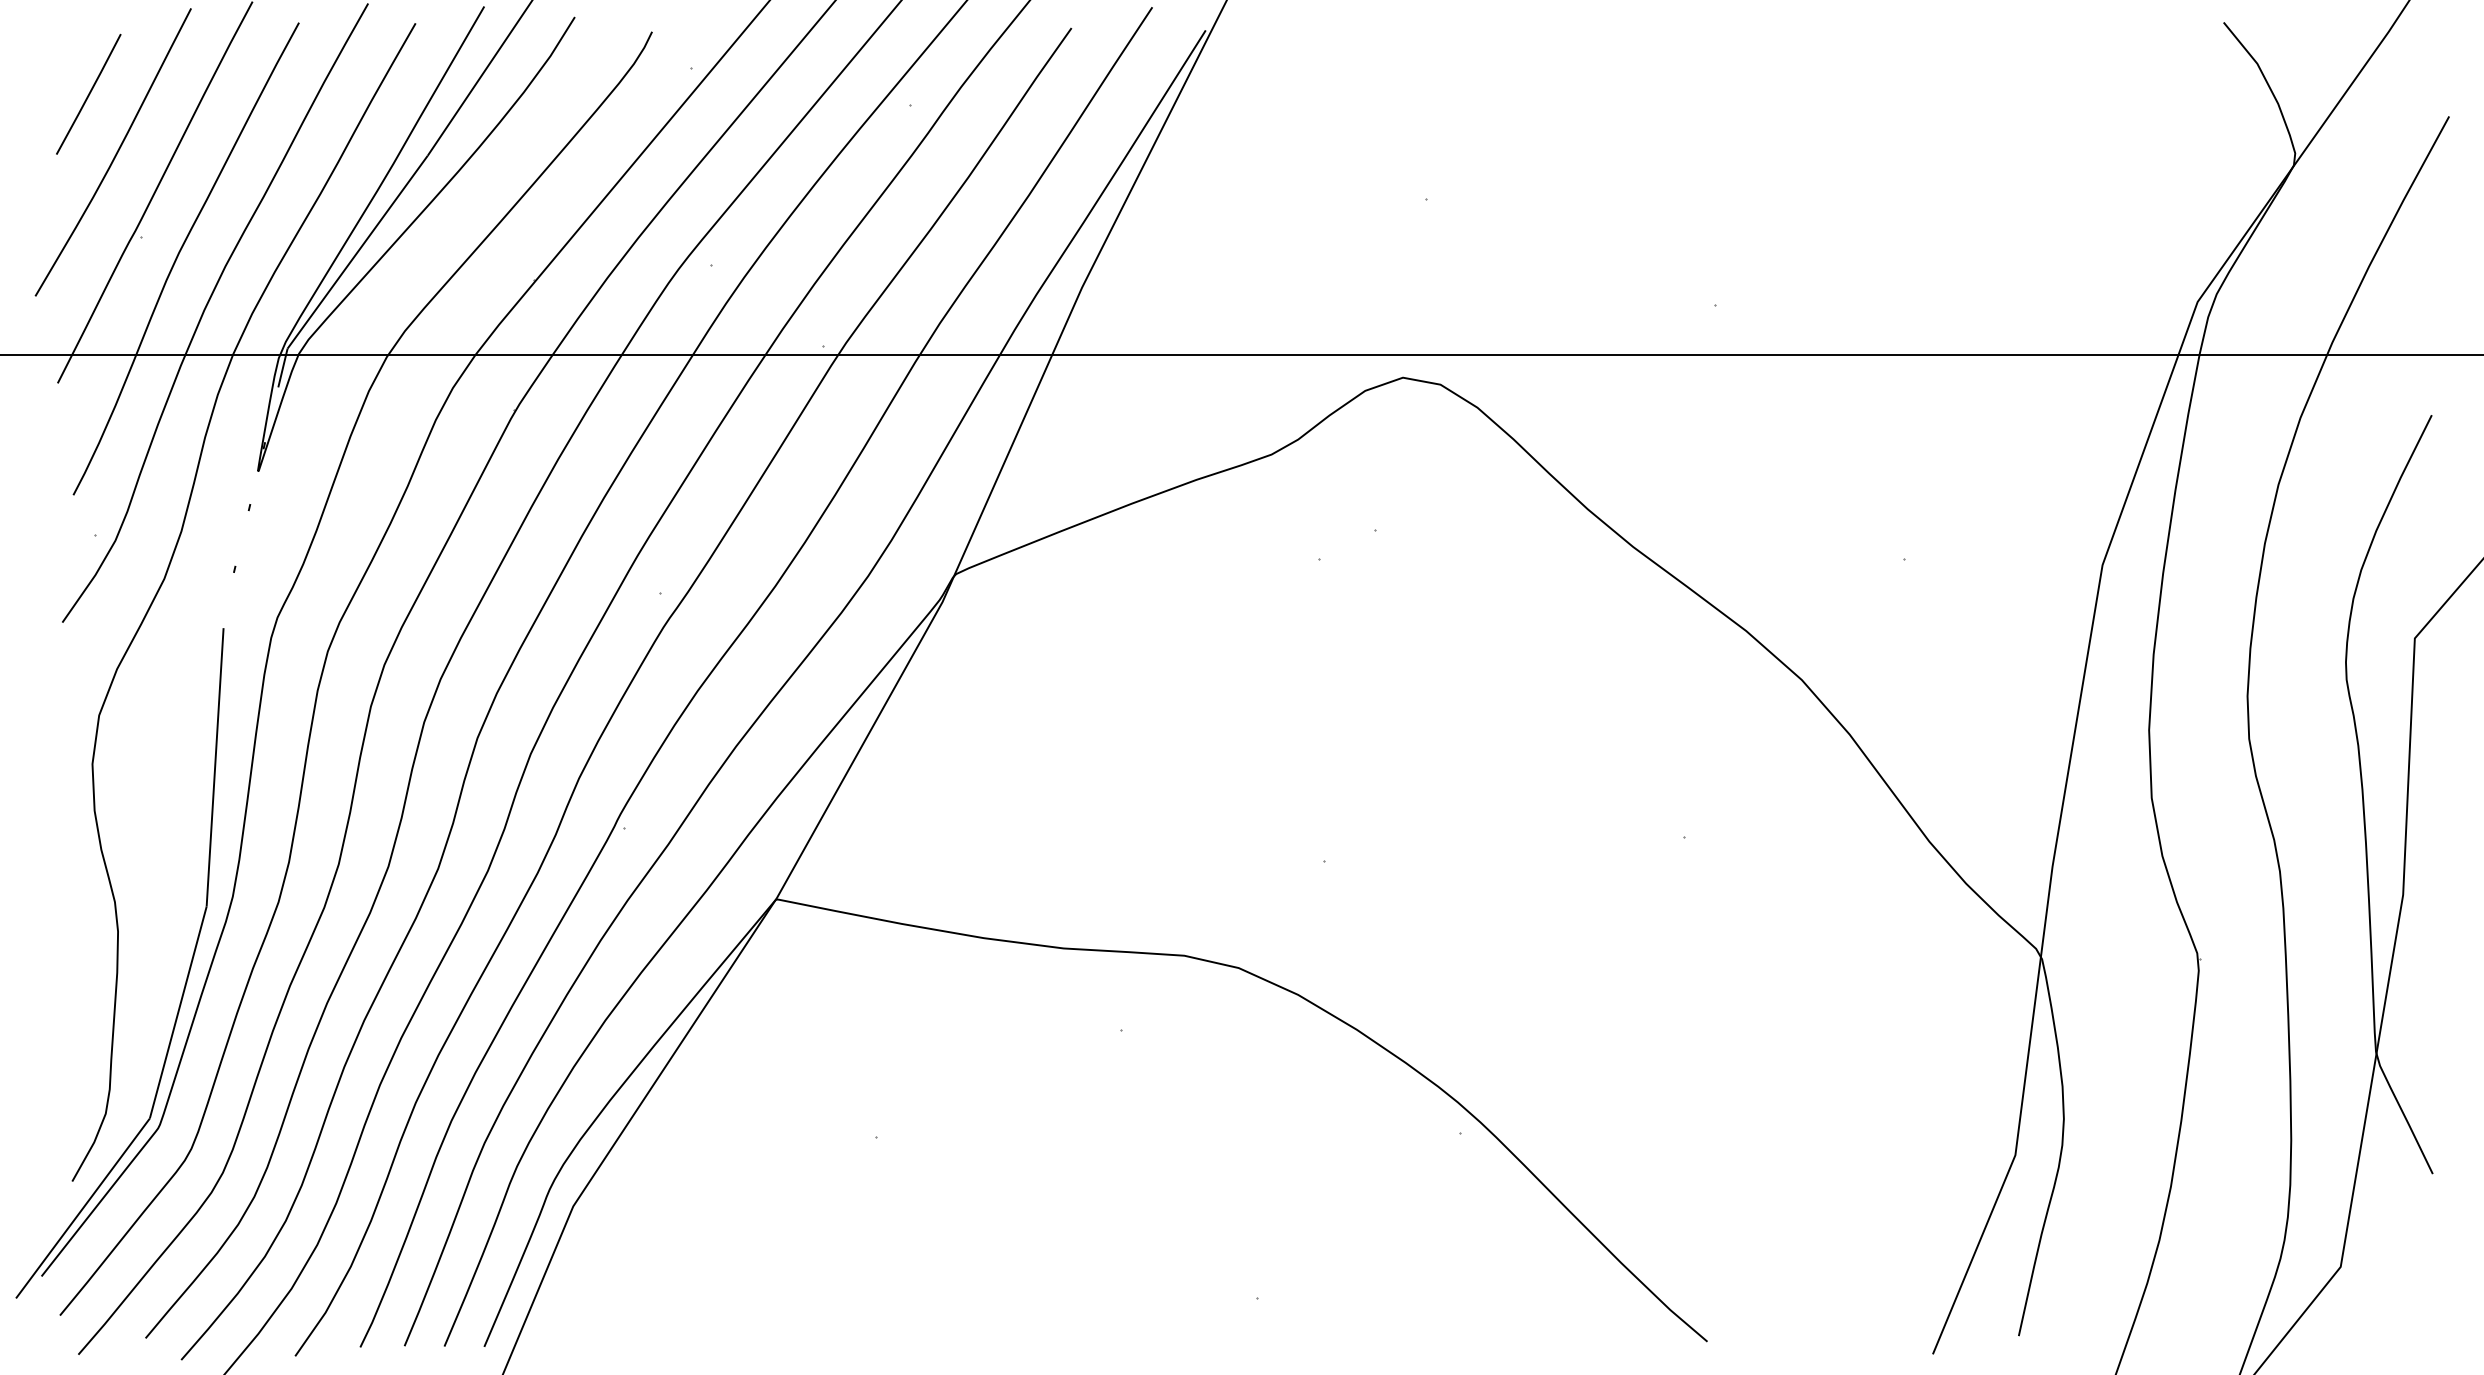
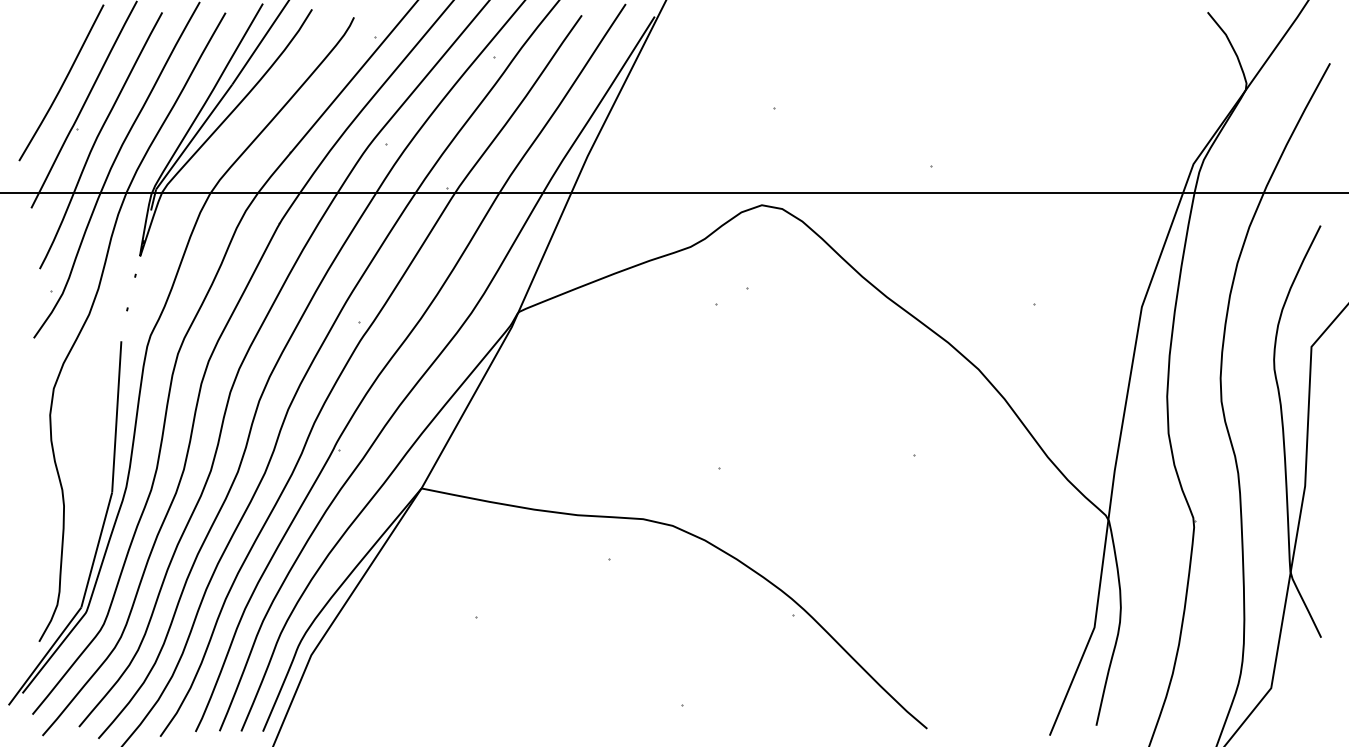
line: (89, 94) -> (48, 51), removed

